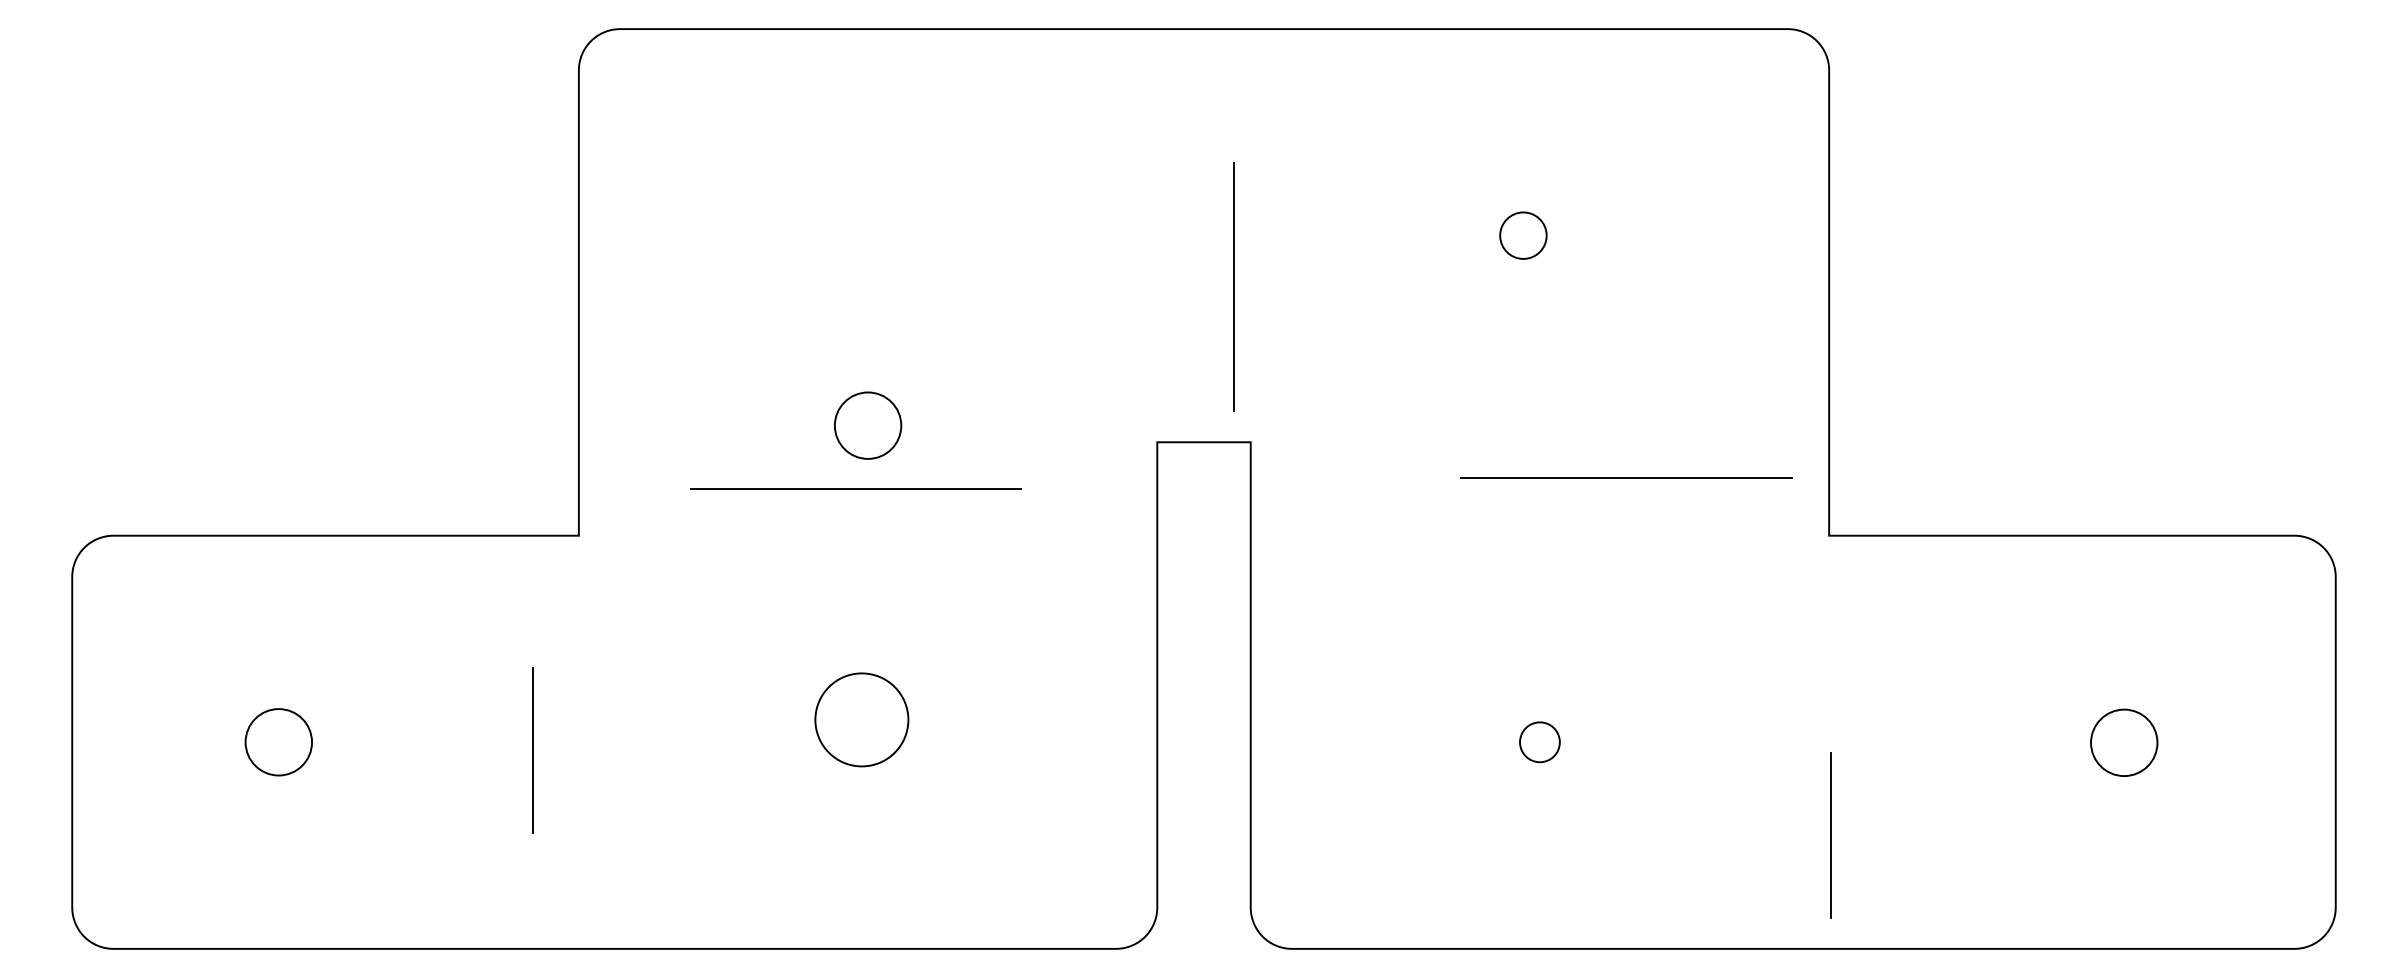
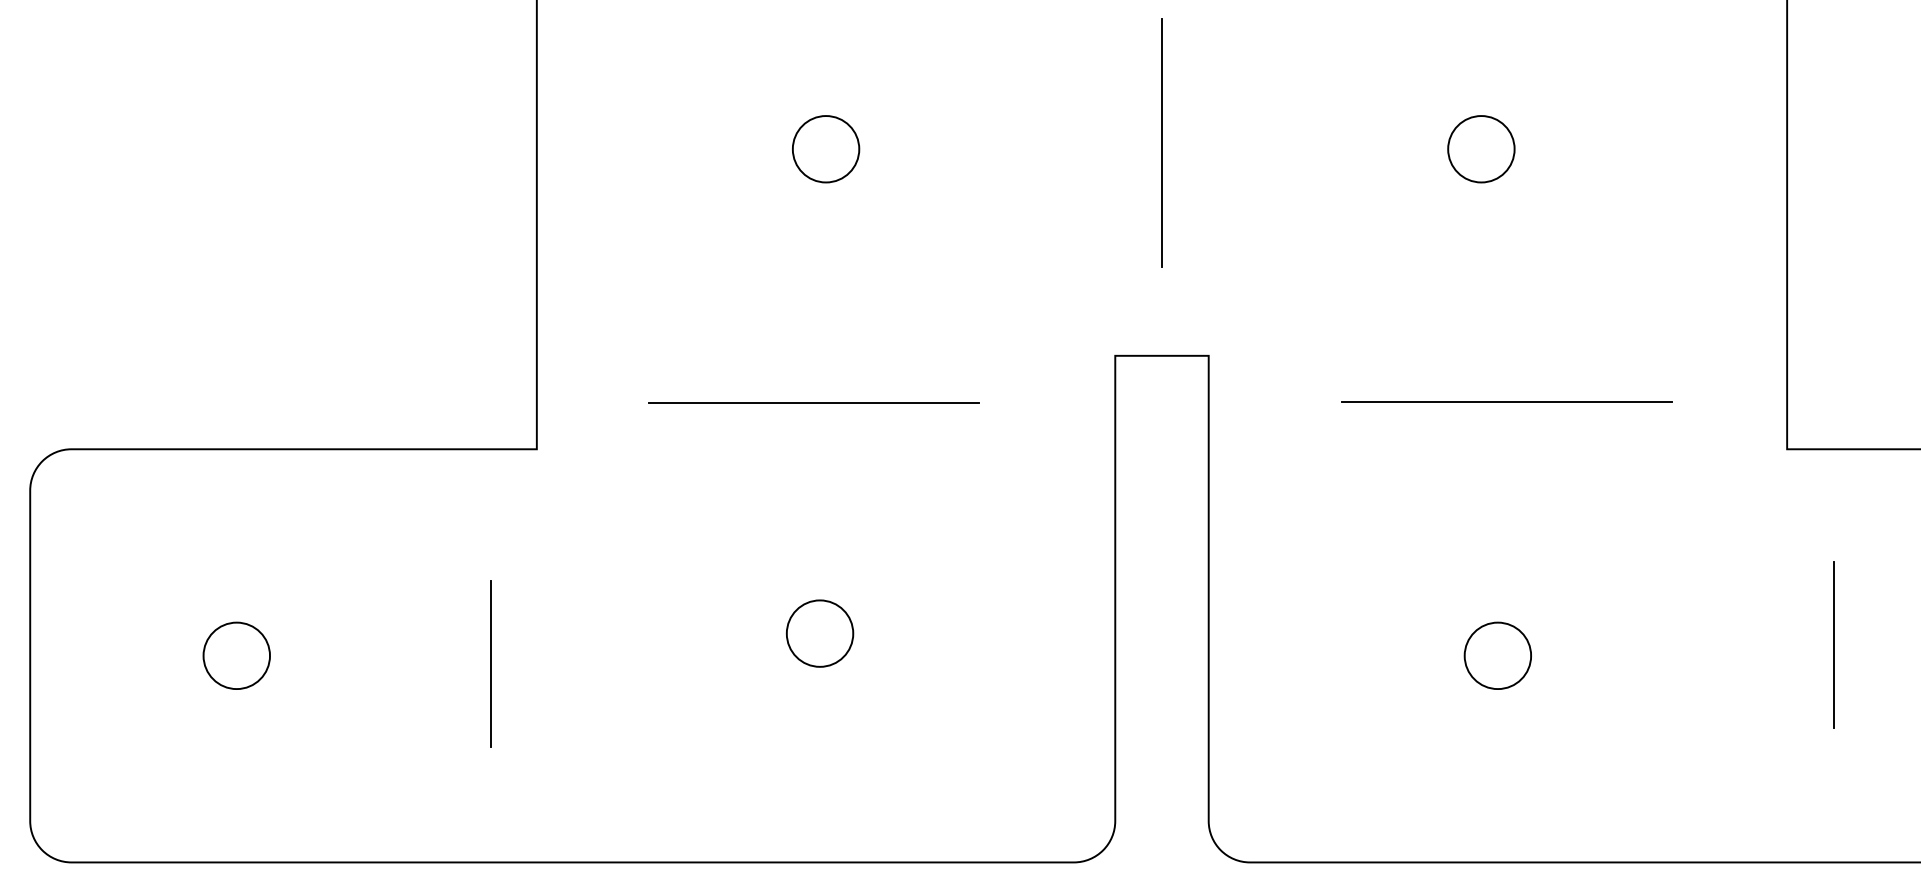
circle: (1523, 235) -> (1481, 149), size x1.43
line: (1233, 286) -> (1161, 143), moved
circle: (868, 425) -> (826, 149), moved
line: (1626, 477) -> (1507, 402), moved
circle: (862, 720) -> (820, 634), size x0.71
circle: (1539, 742) -> (1497, 656), size x1.67
line: (1830, 835) -> (1833, 645), moved

